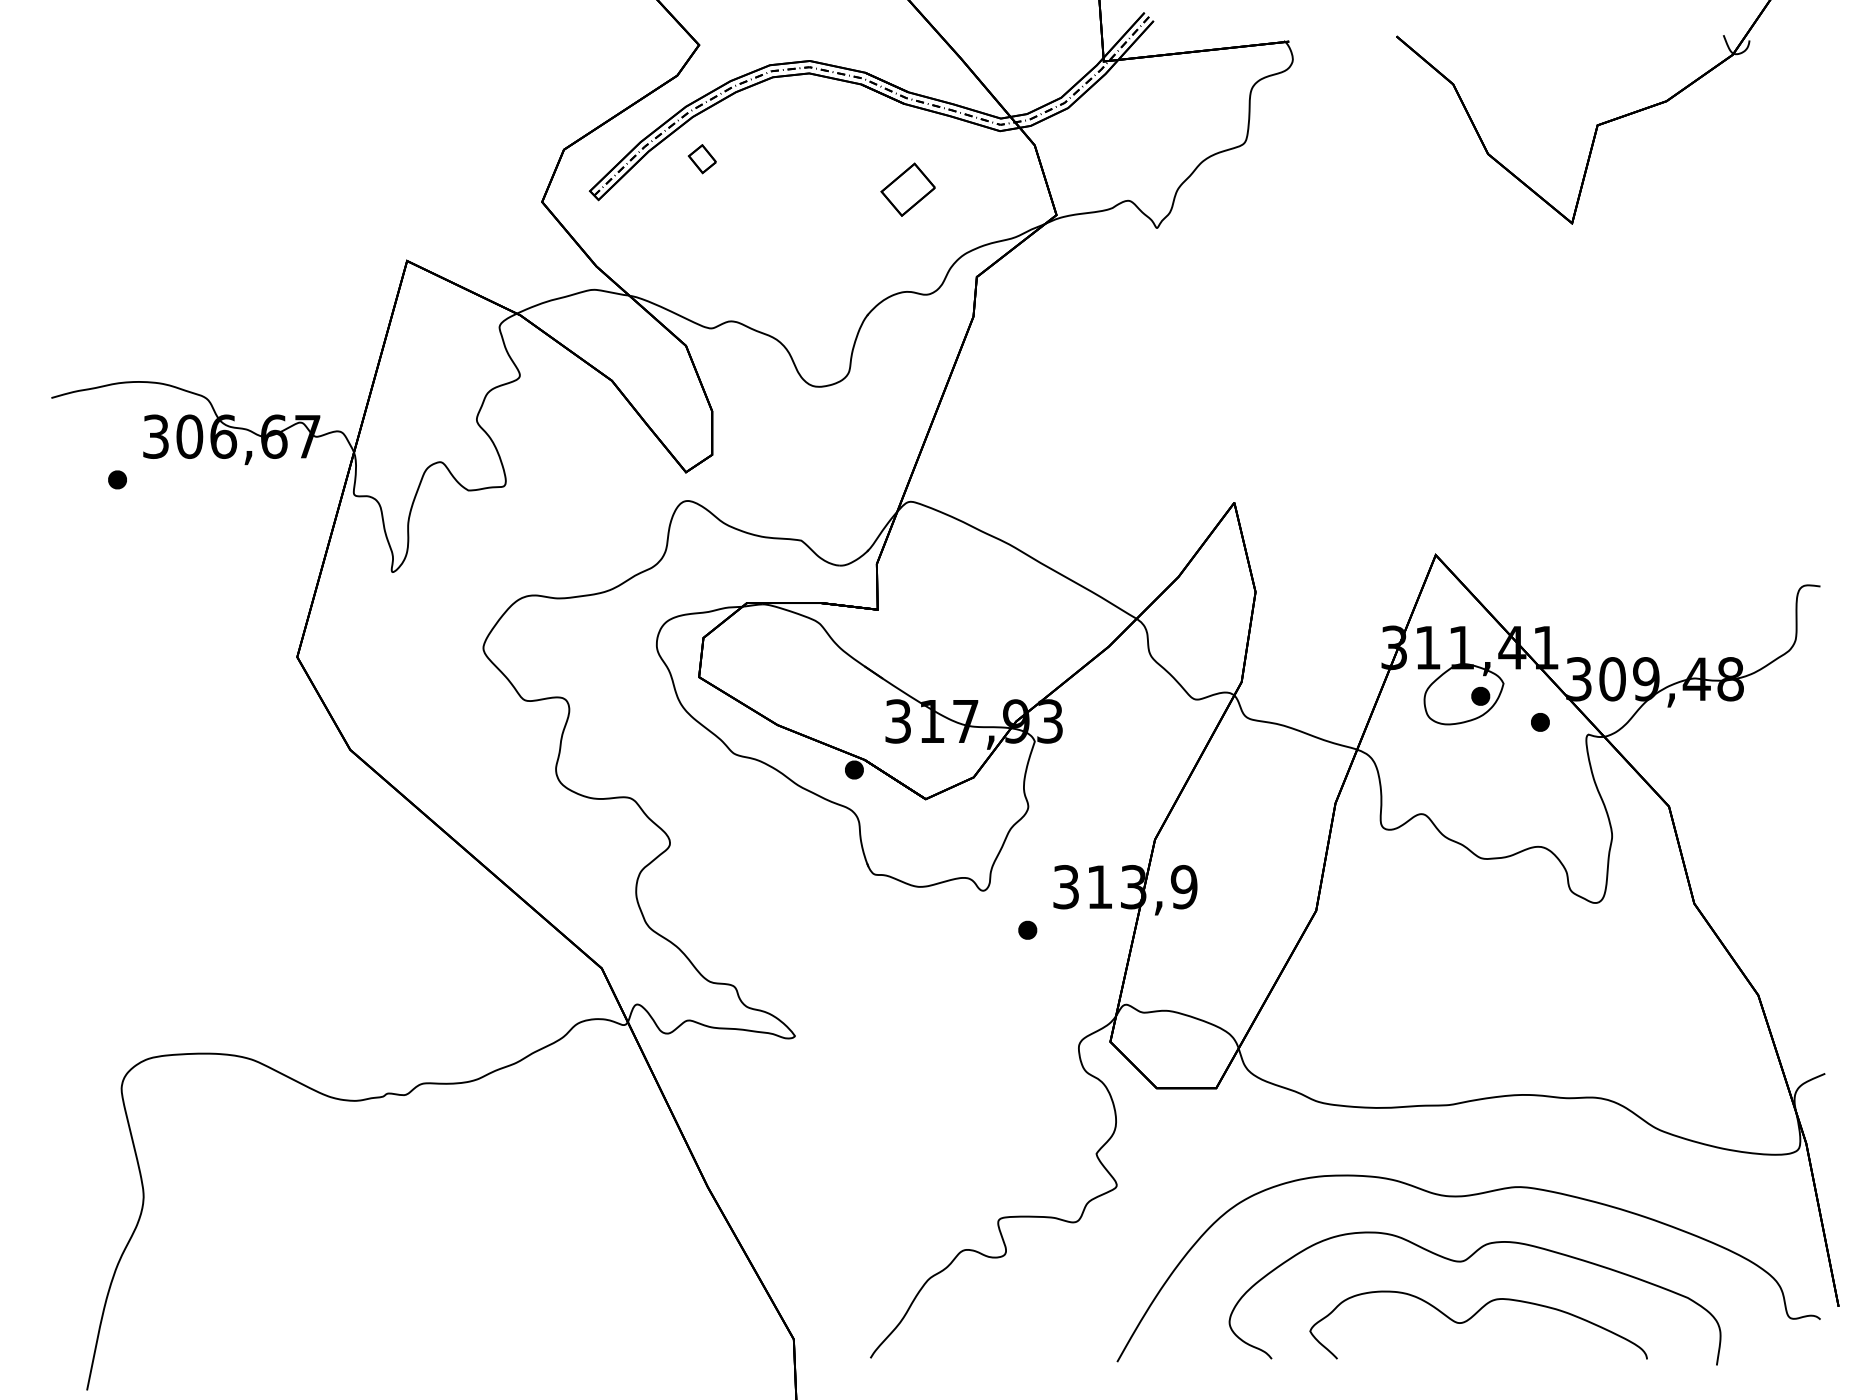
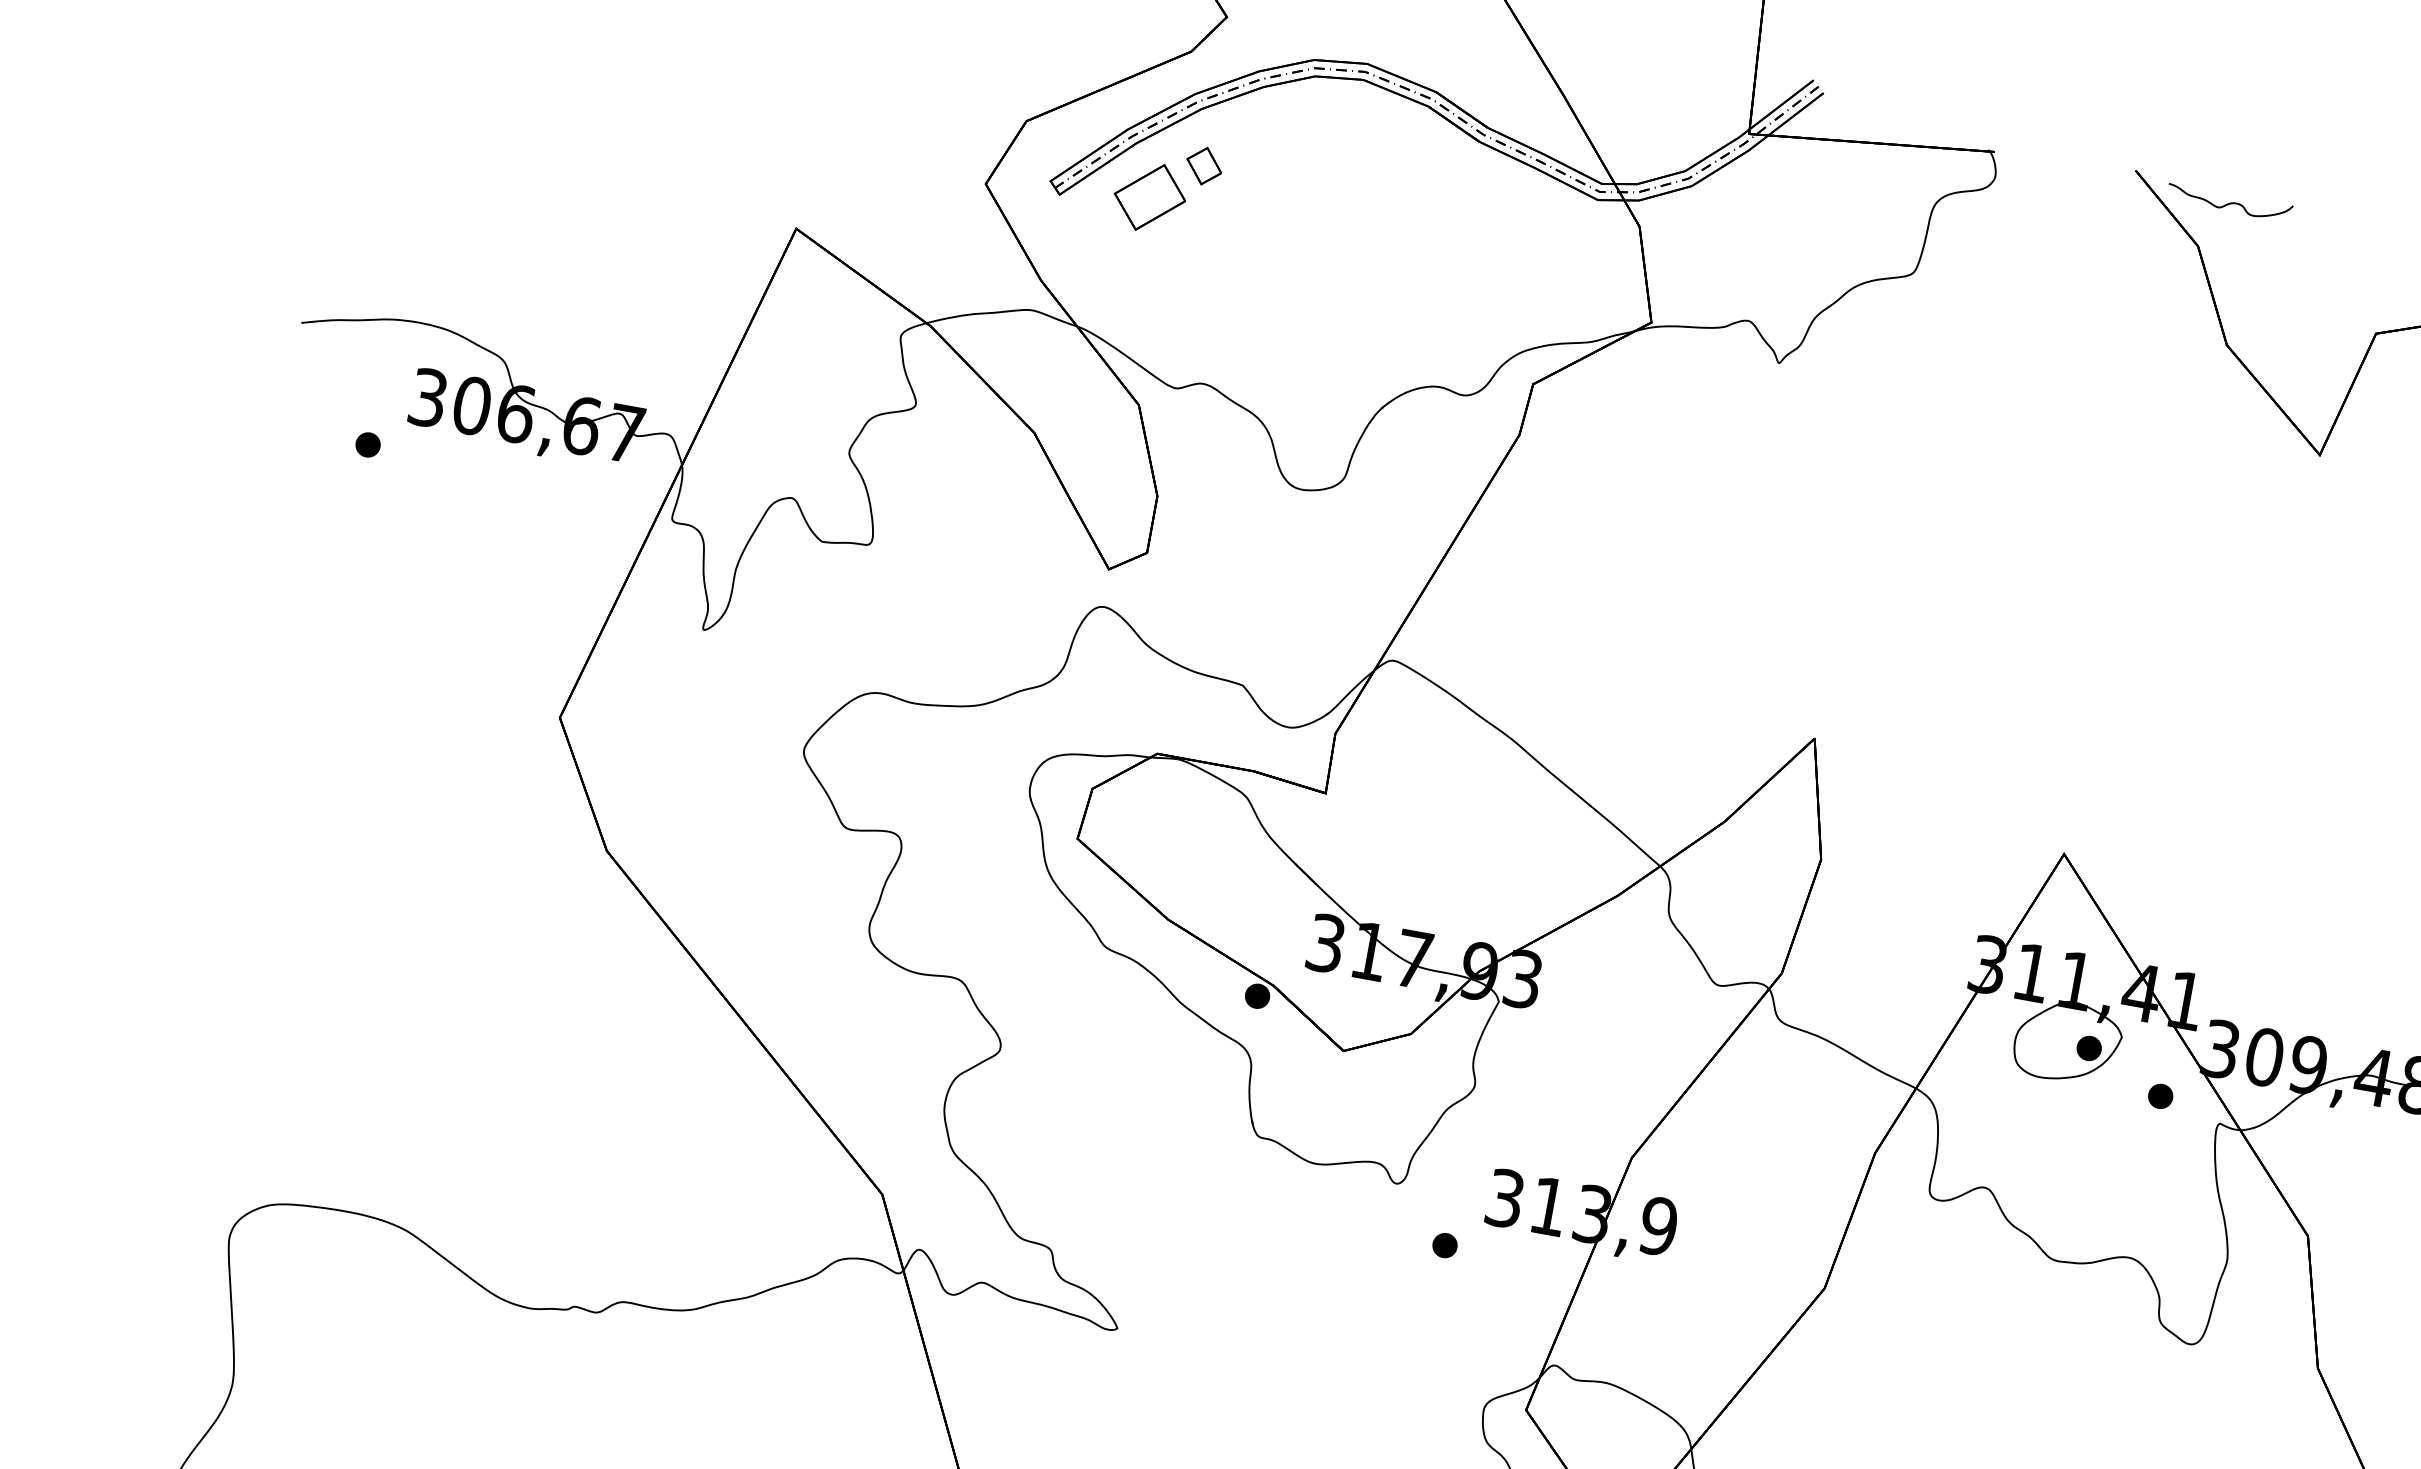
curve: (1470, 47) -> (2229, 202), added
part: (907, 189) -> (1149, 196), moved

